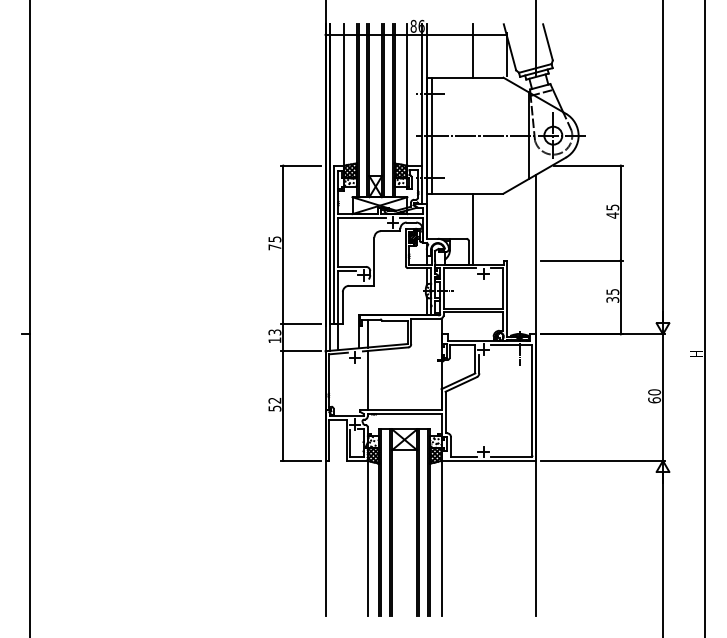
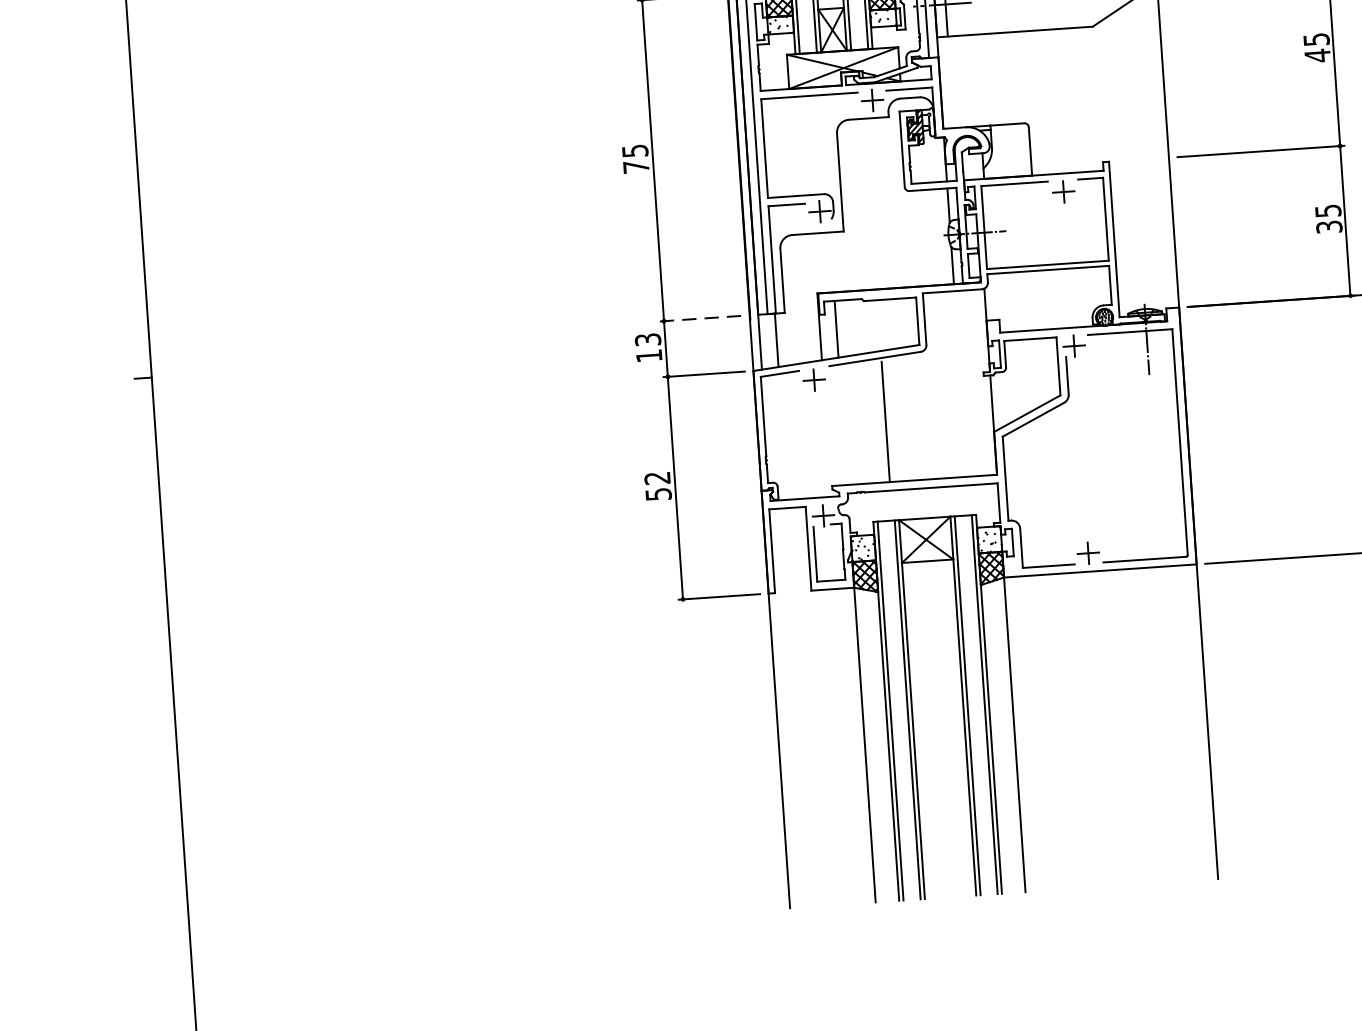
line: (472, 228) -> (1034, 101), removed
line: (300, 323) -> (698, 318), solid -> dashed
line: (367, 380) -> (885, 421), moved

